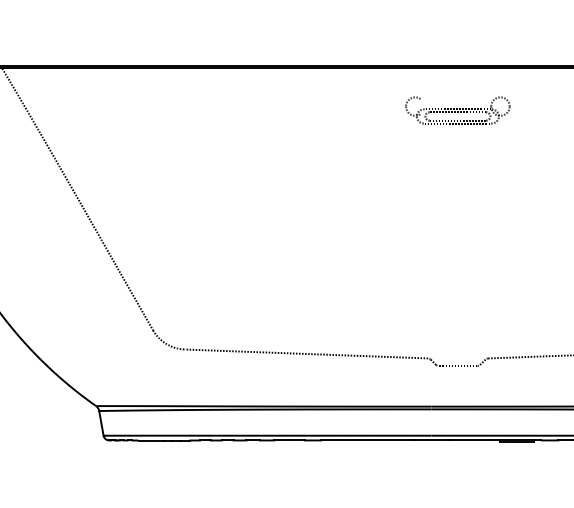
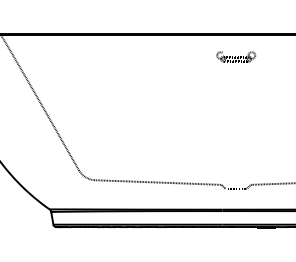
part: (458, 109) -> (236, 56), size x0.71

